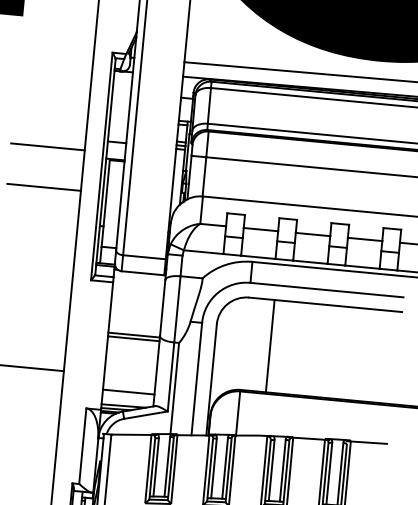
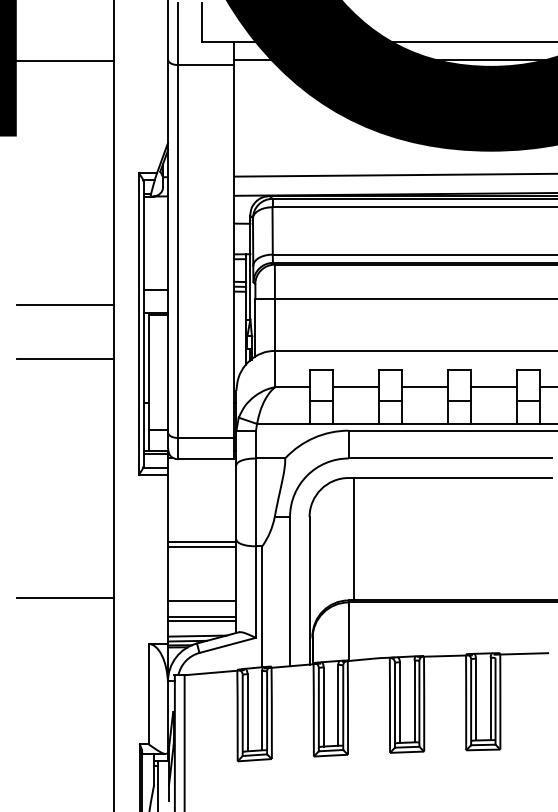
line: (270, 346) -> (353, 539), moved
line: (130, 379) -> (202, 600), added
line: (128, 394) -> (202, 620), added

